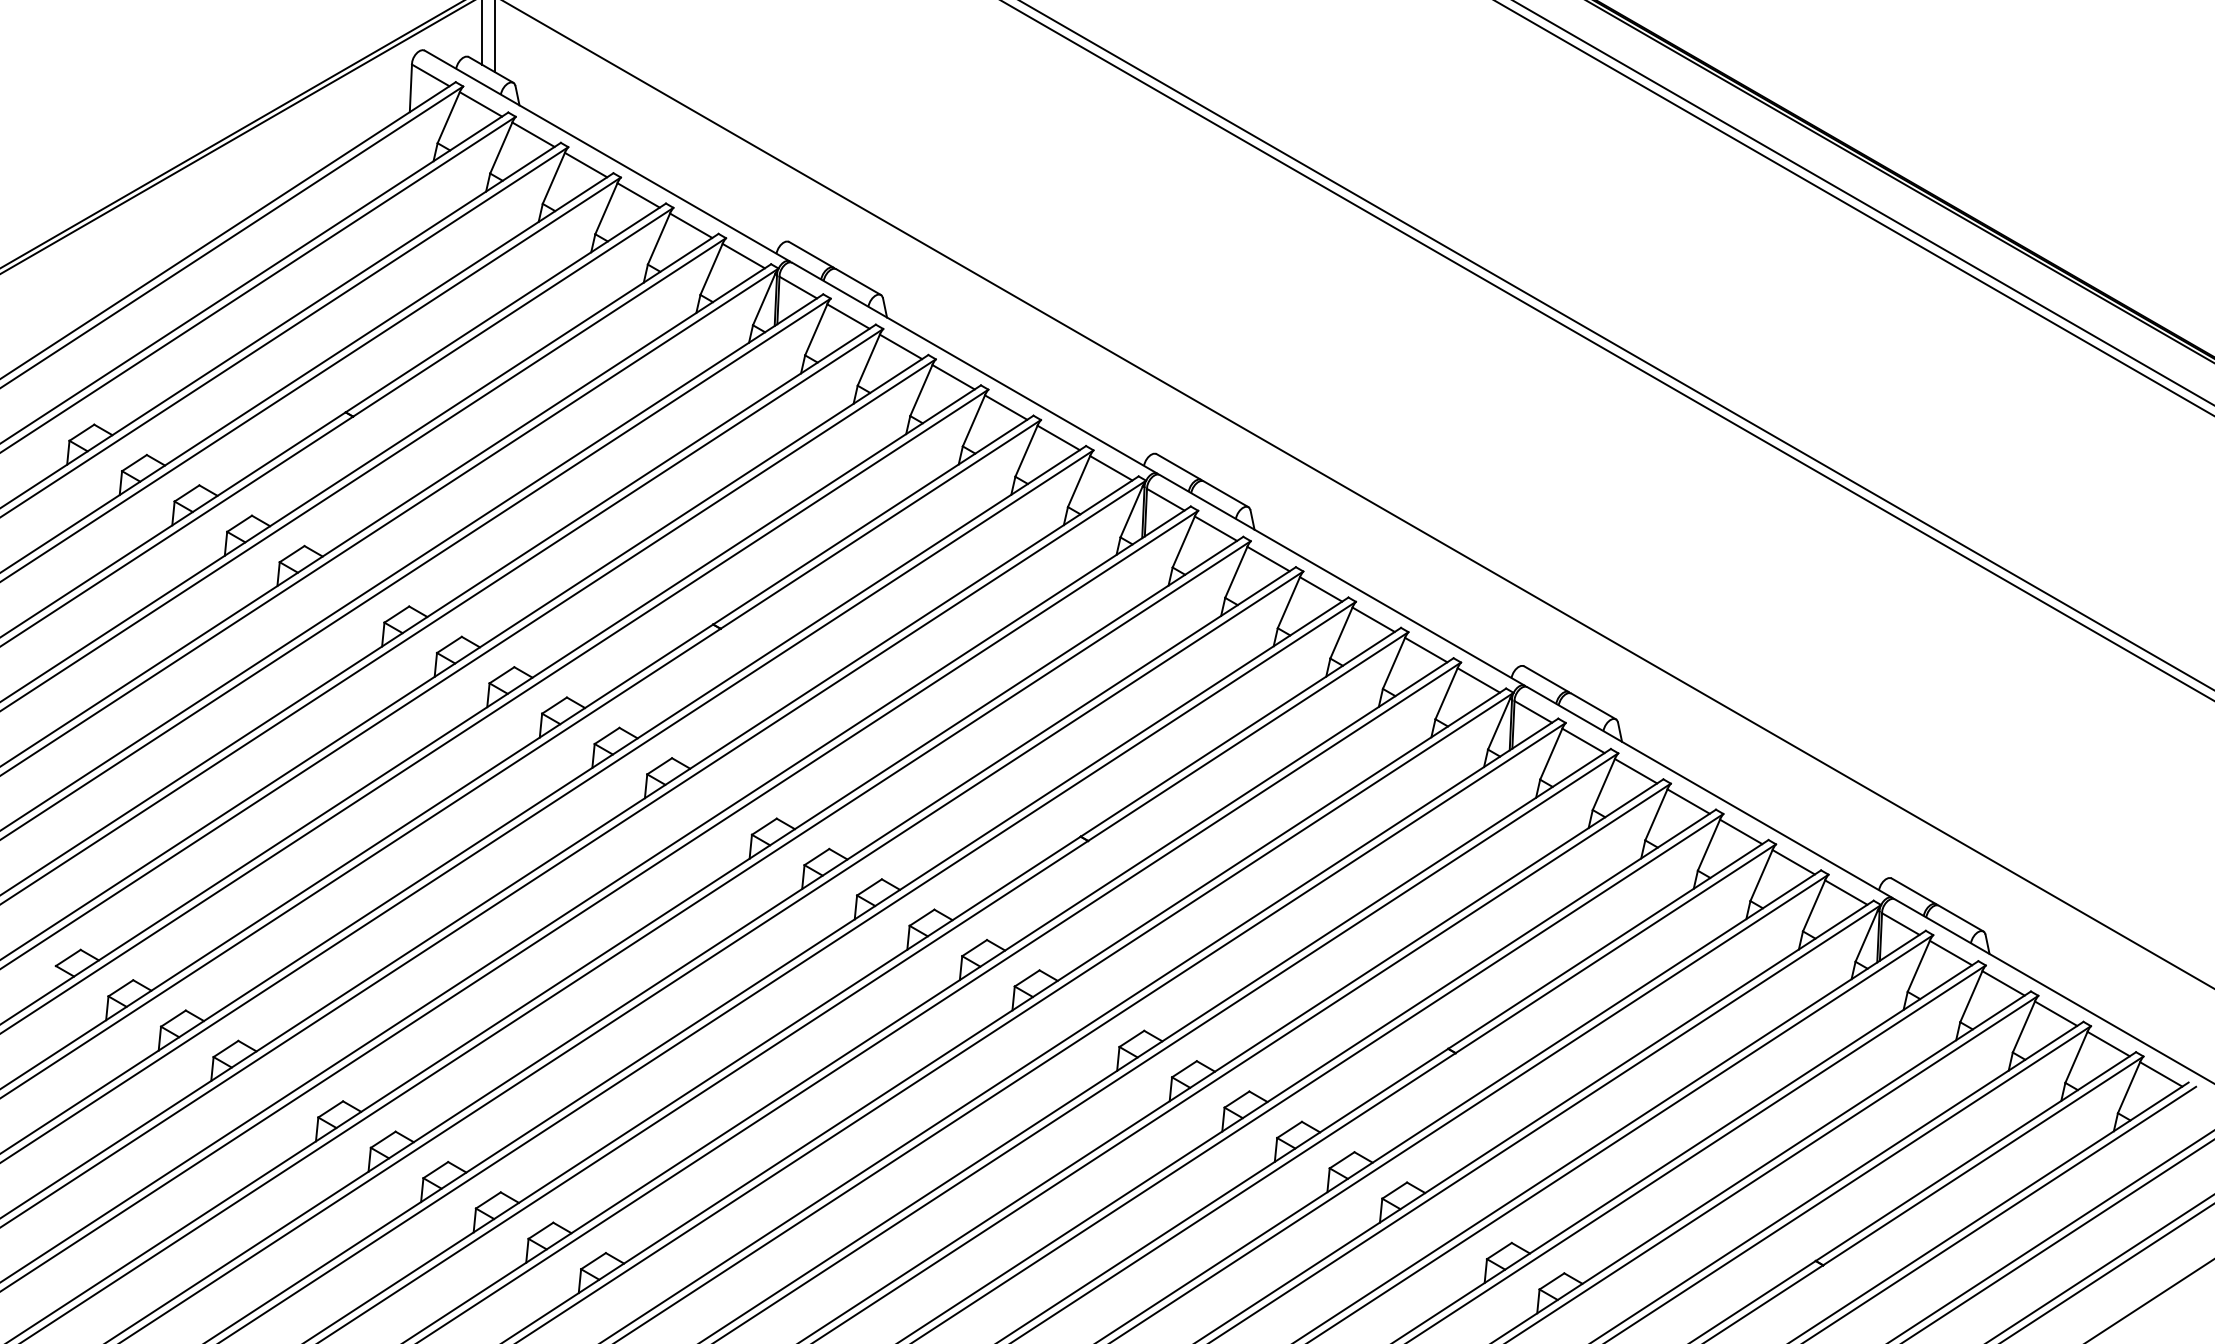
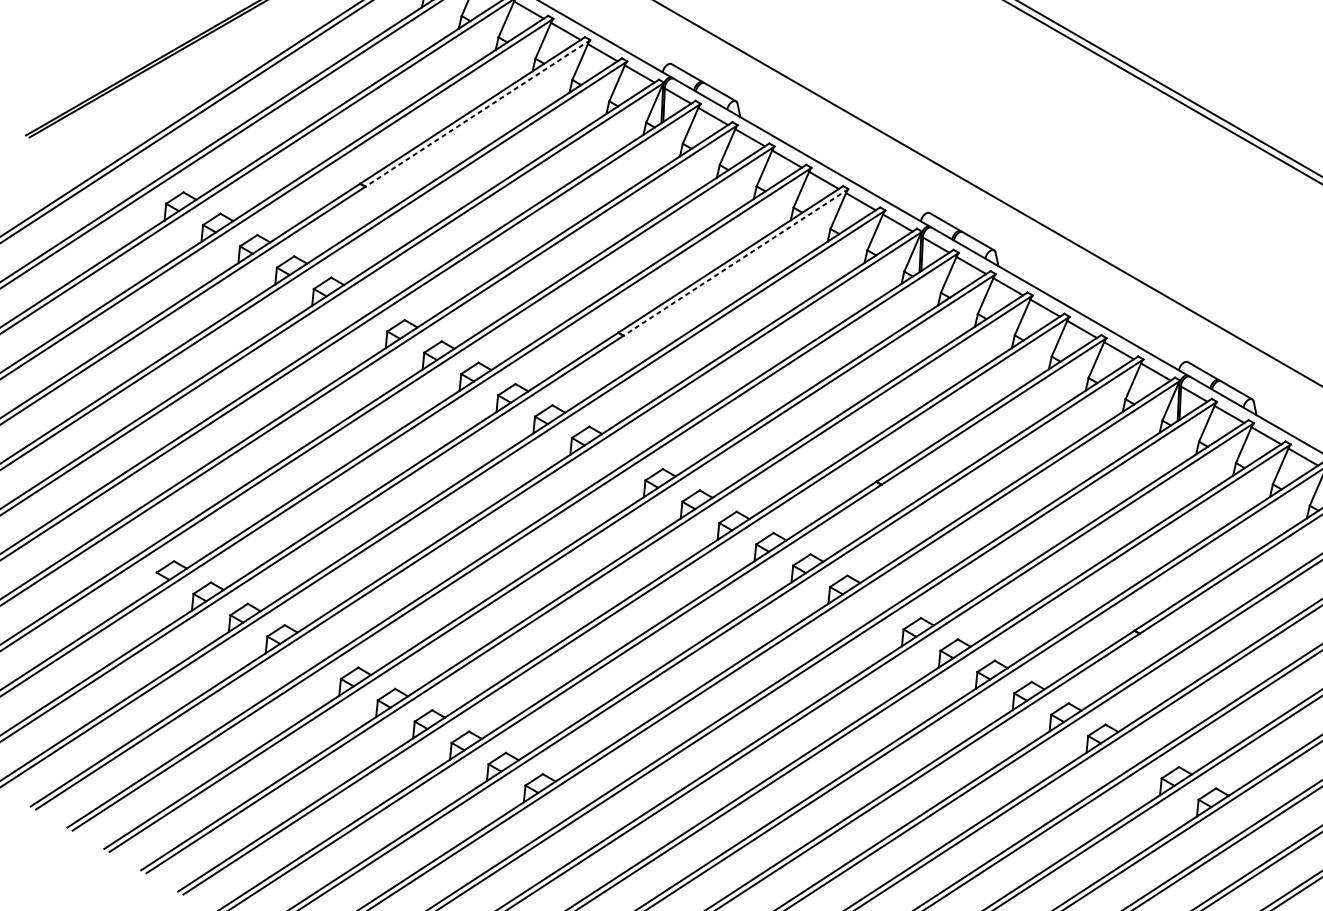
line: (512, 312) -> (477, 113), solid -> dashed
line: (880, 524) -> (735, 262), solid -> dashed

